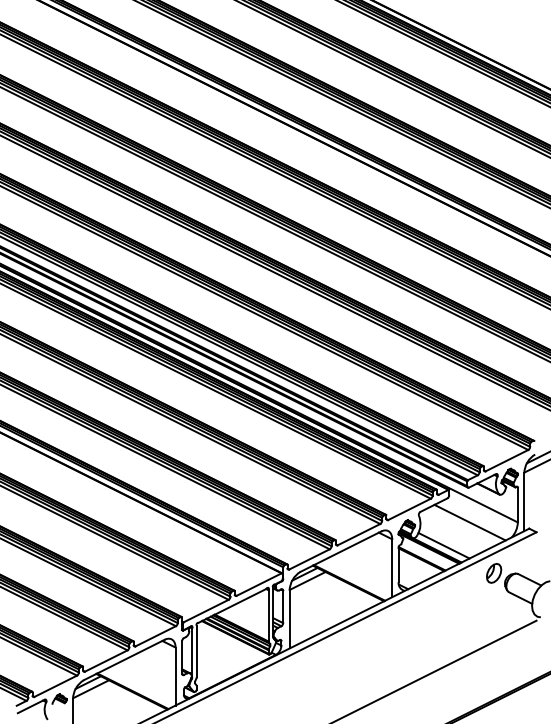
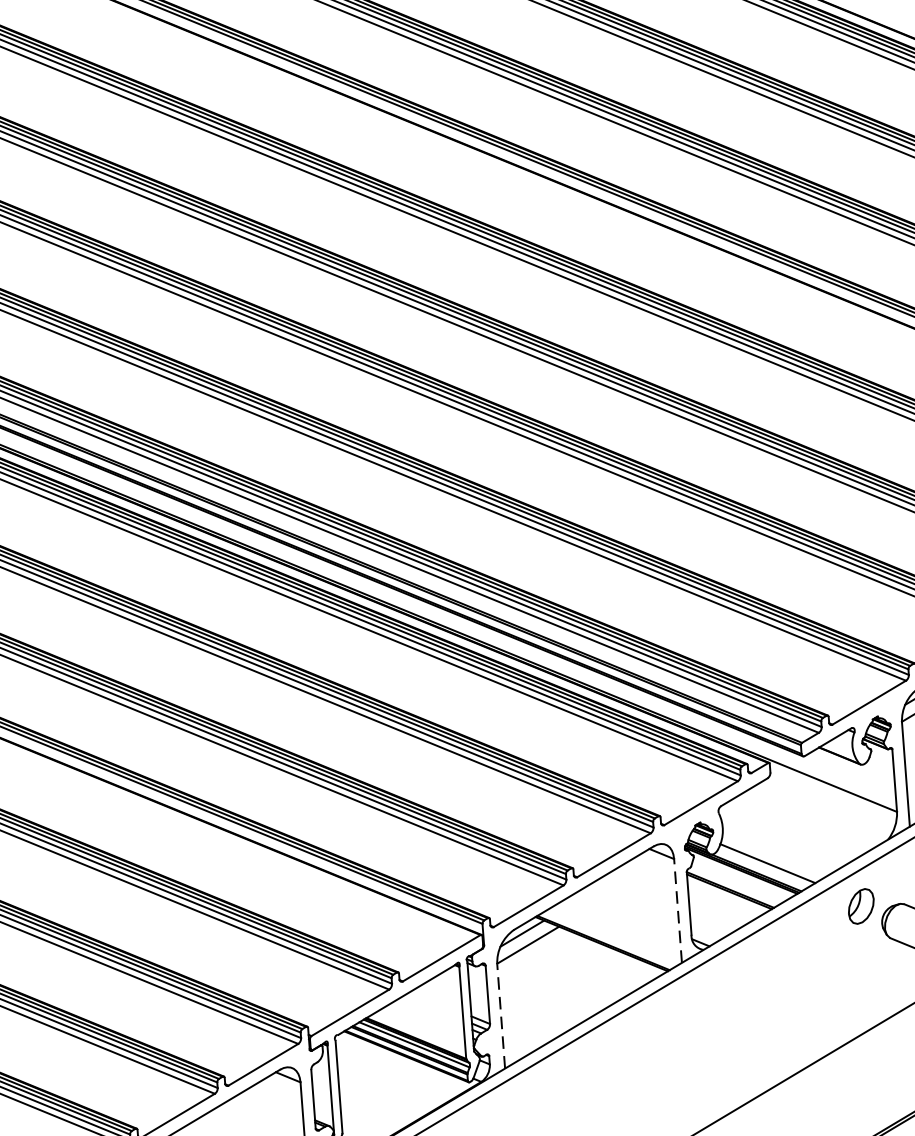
line: (469, 522) -> (810, 818), removed
line: (392, 568) -> (678, 911), solid -> dashed
line: (289, 619) -> (500, 1016), solid -> dashed

